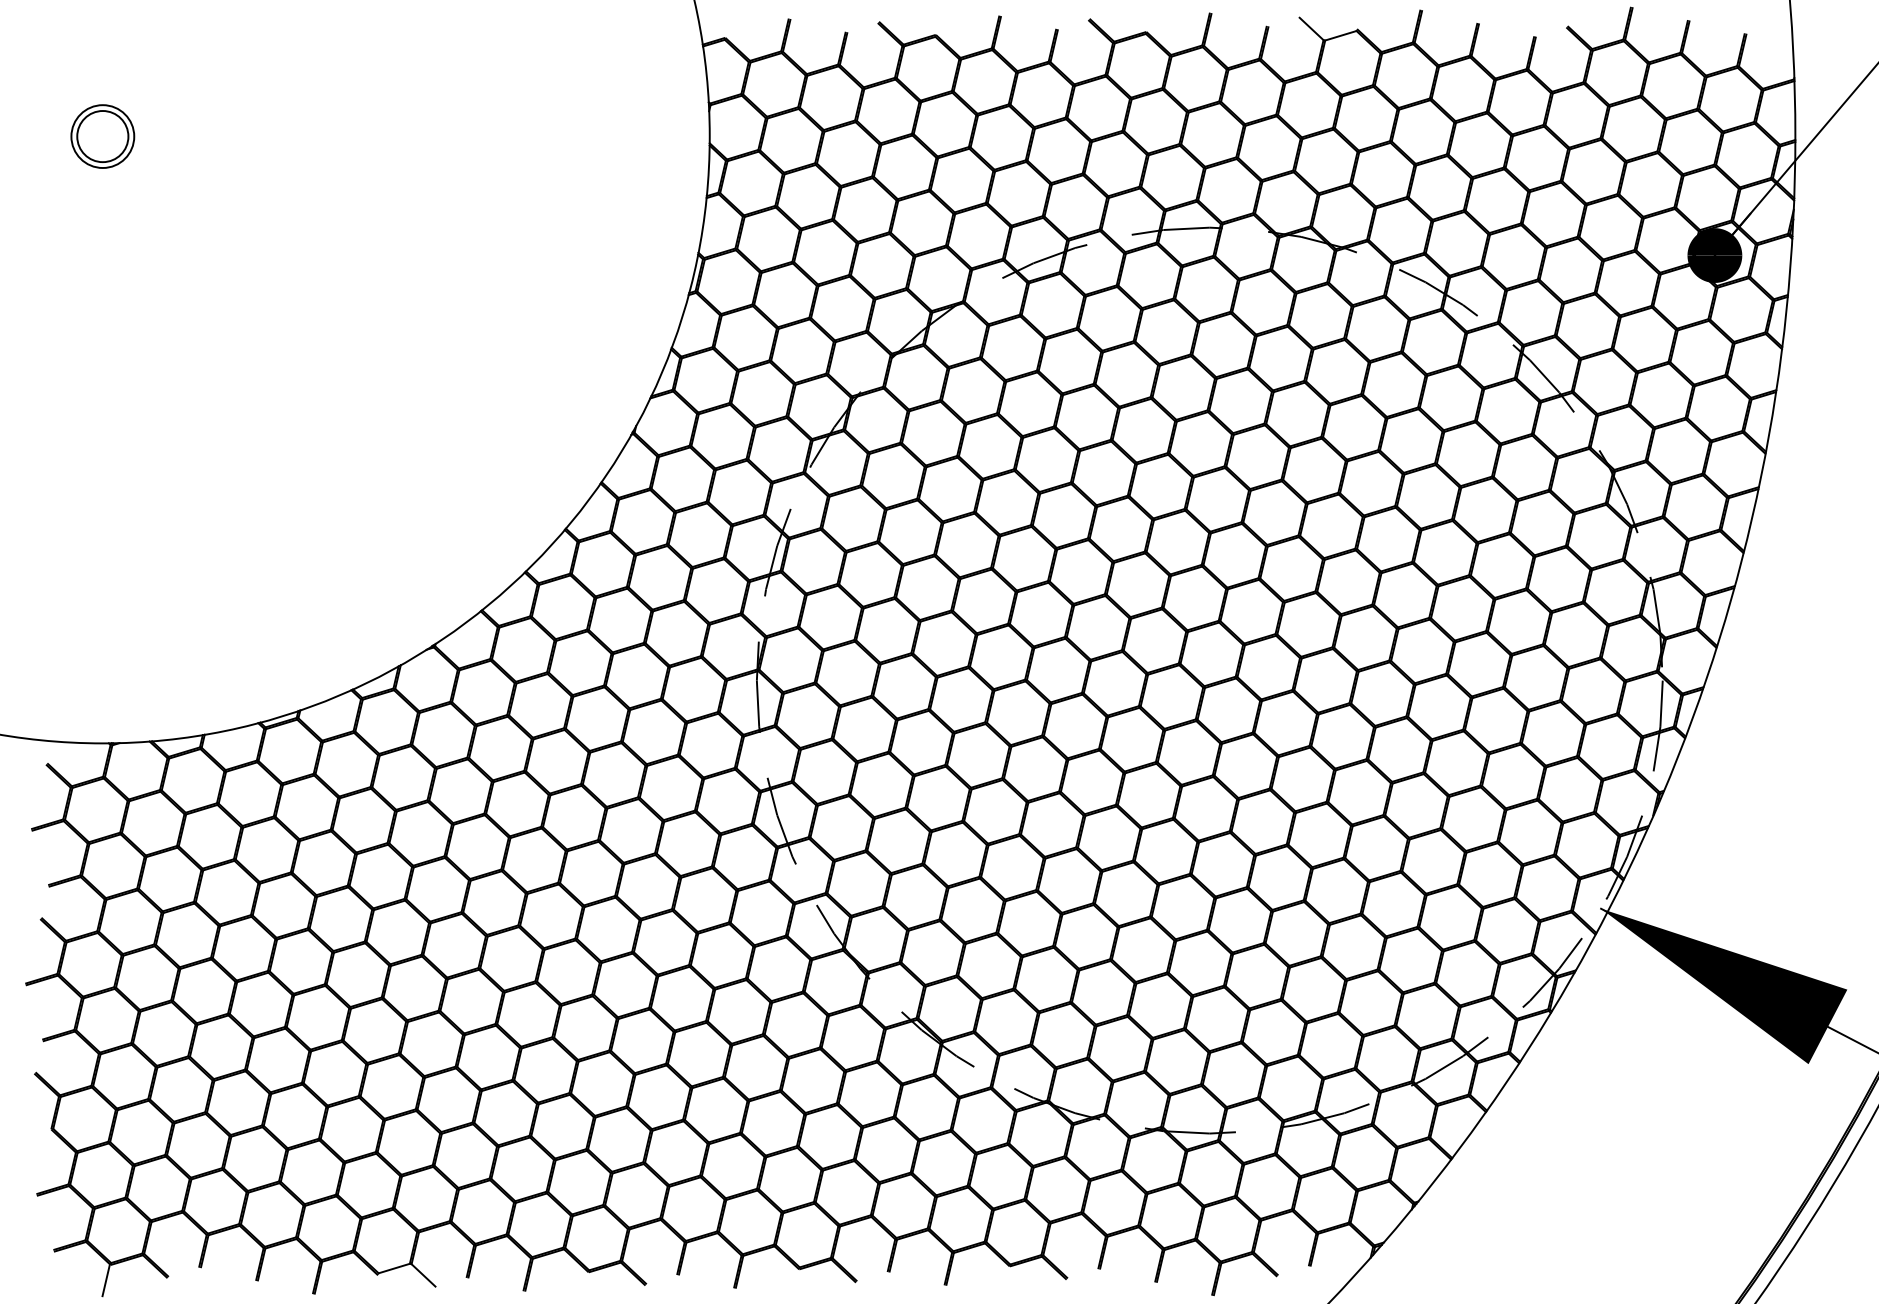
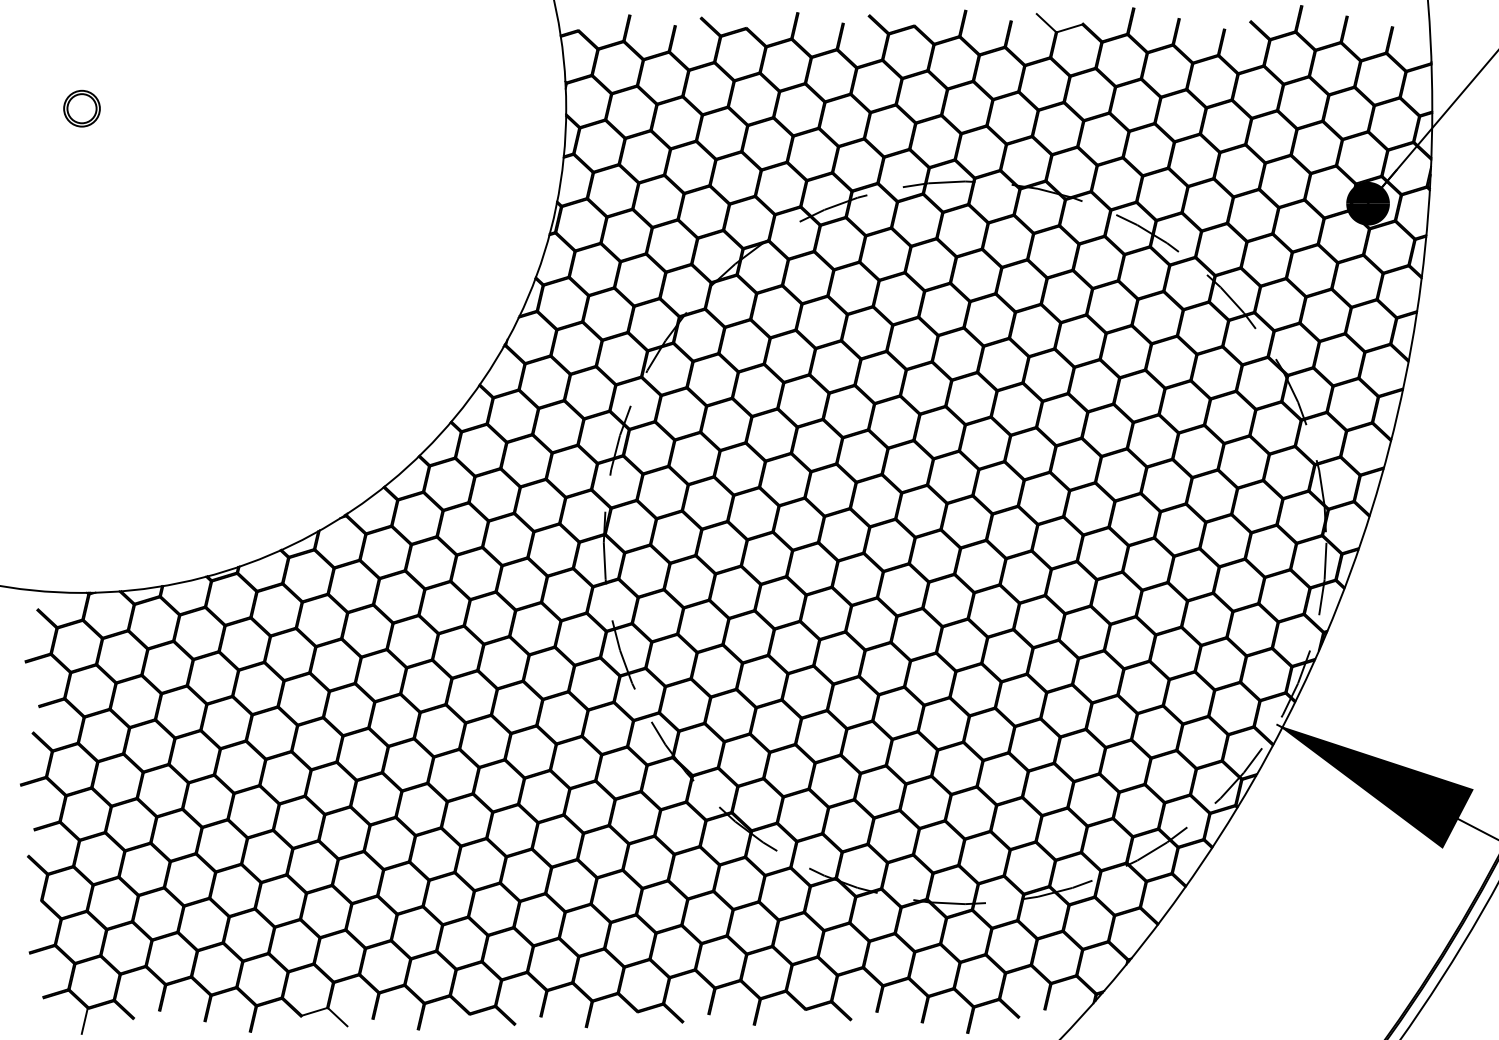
part: (102, 136) -> (81, 108), size x0.71

